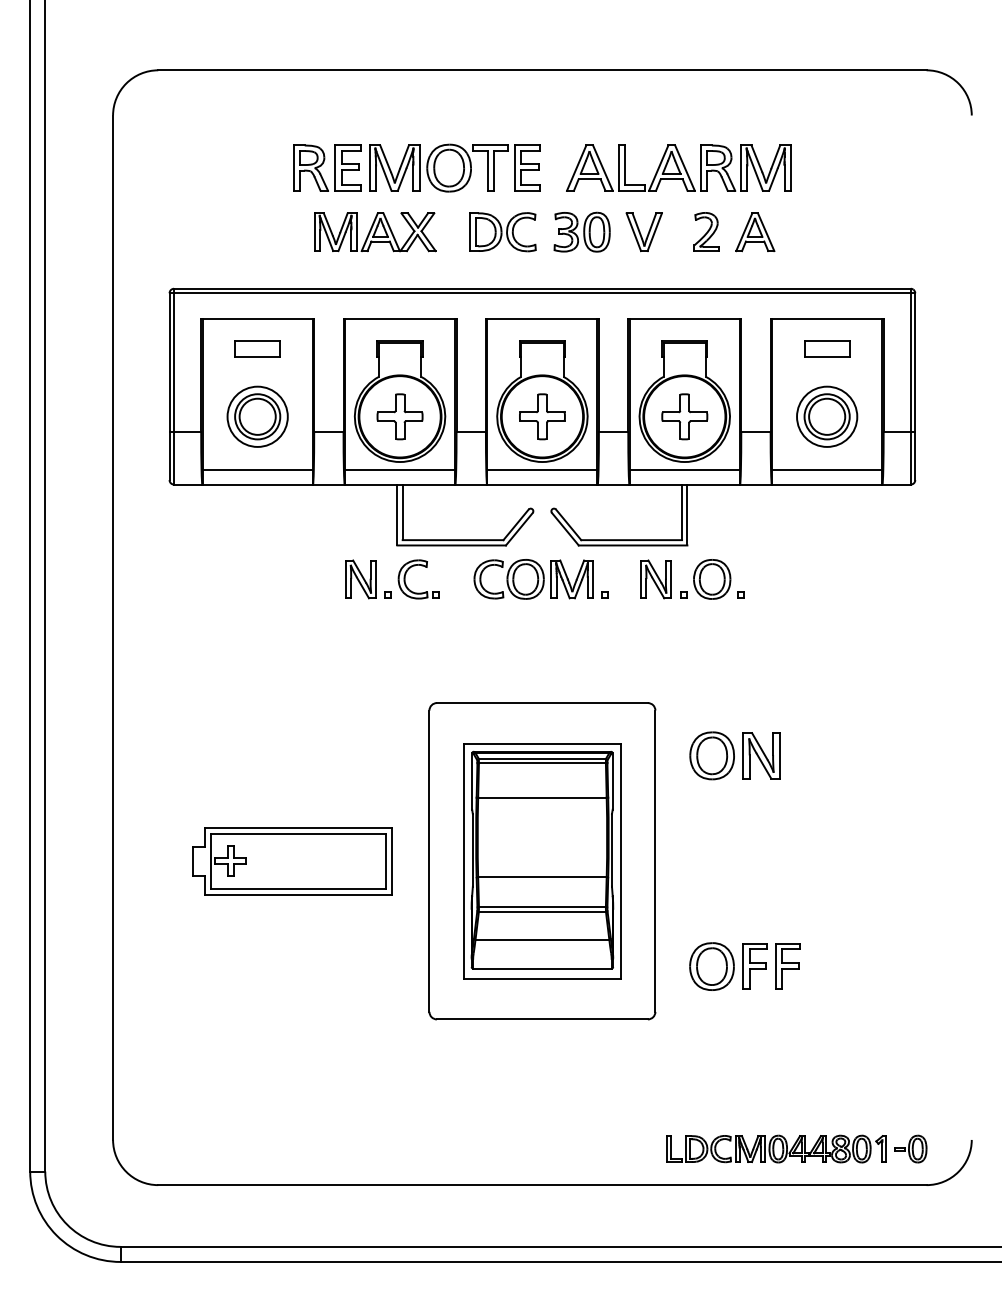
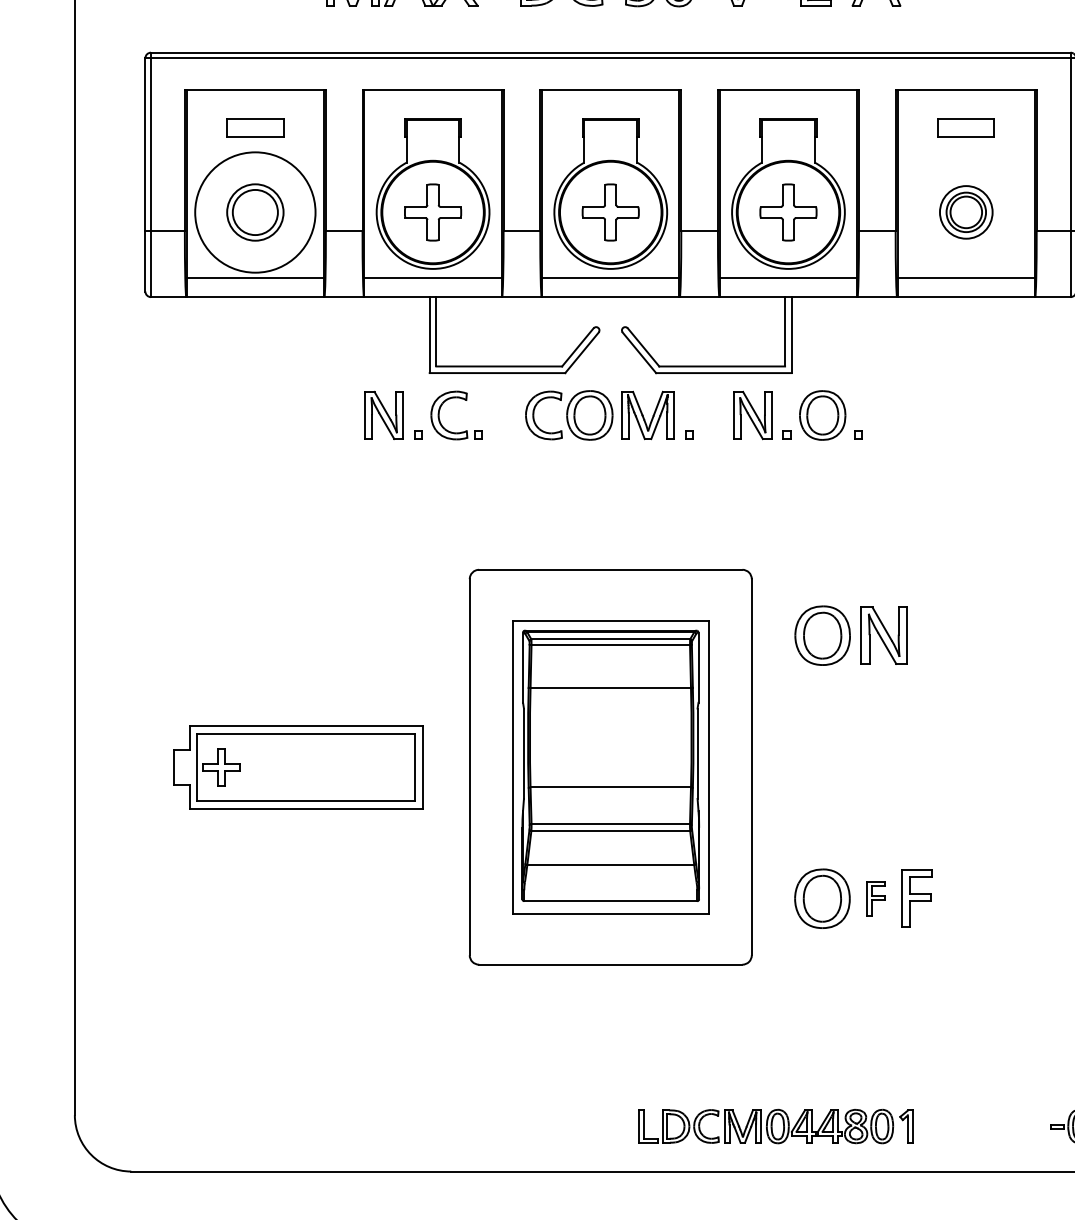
circle: (257, 416) -> (255, 212), size x1.6
part: (827, 416) -> (966, 212), size x0.7
part: (754, 966) -> (875, 898), size x0.6
part: (776, 1148) -> (775, 1125), moved

